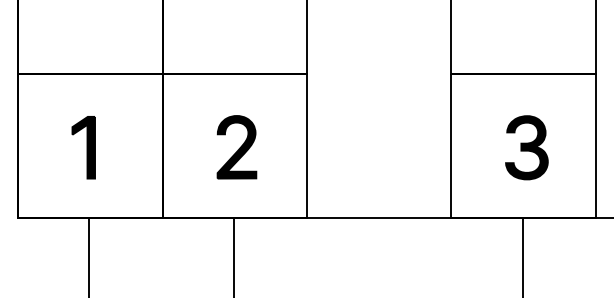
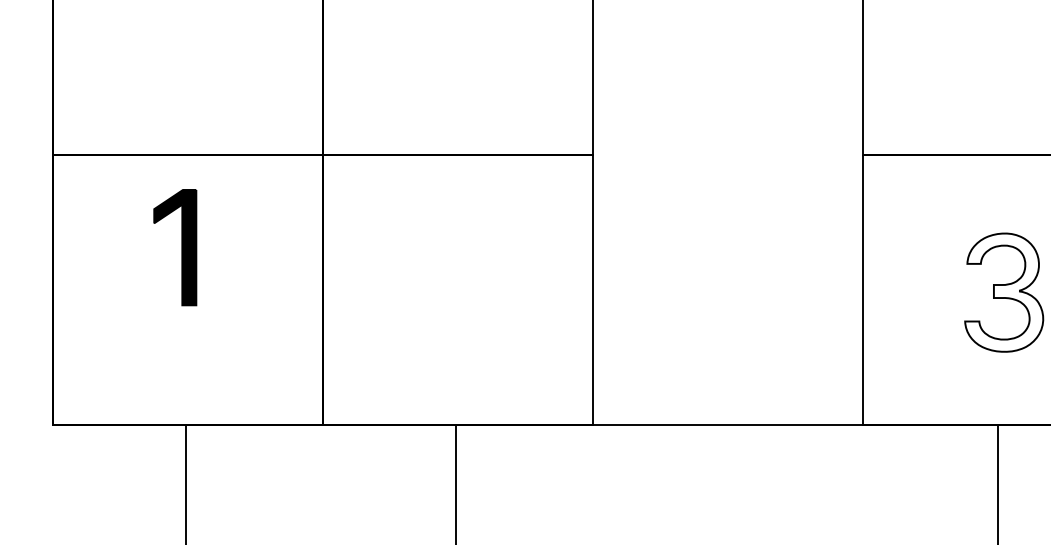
part: (83, 147) -> (174, 247), moved
part: (236, 147) -> (460, 292), removed
fill: (526, 147) -> (1003, 292), removed

